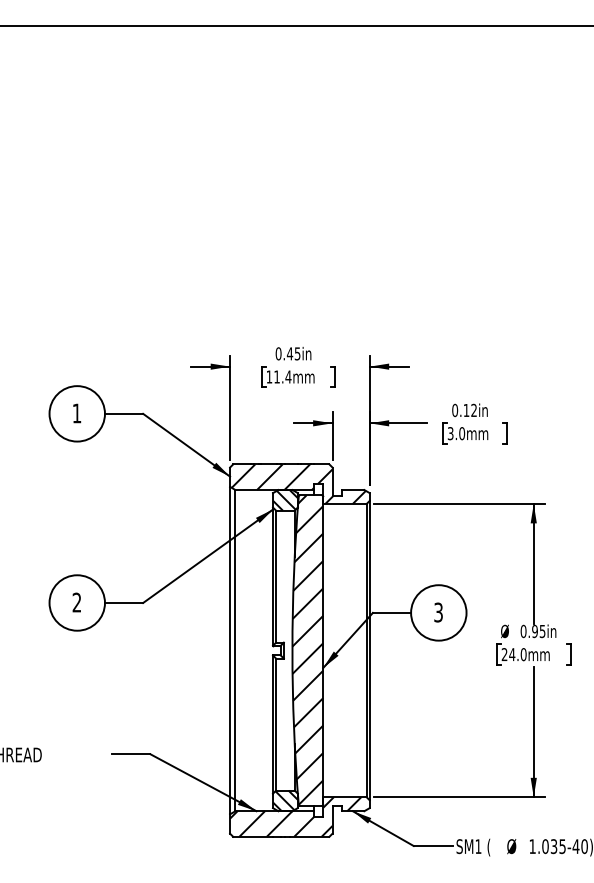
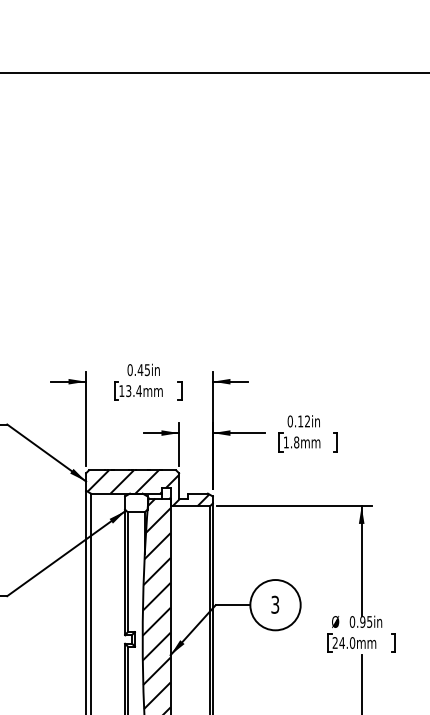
text: (276, 376) -> (128, 390), 11.4mm -> 13.4mm
text: (456, 433) -> (291, 442), 3.0mm -> 1.8mm
hatch: (285, 500) -> (136, 503), removed

